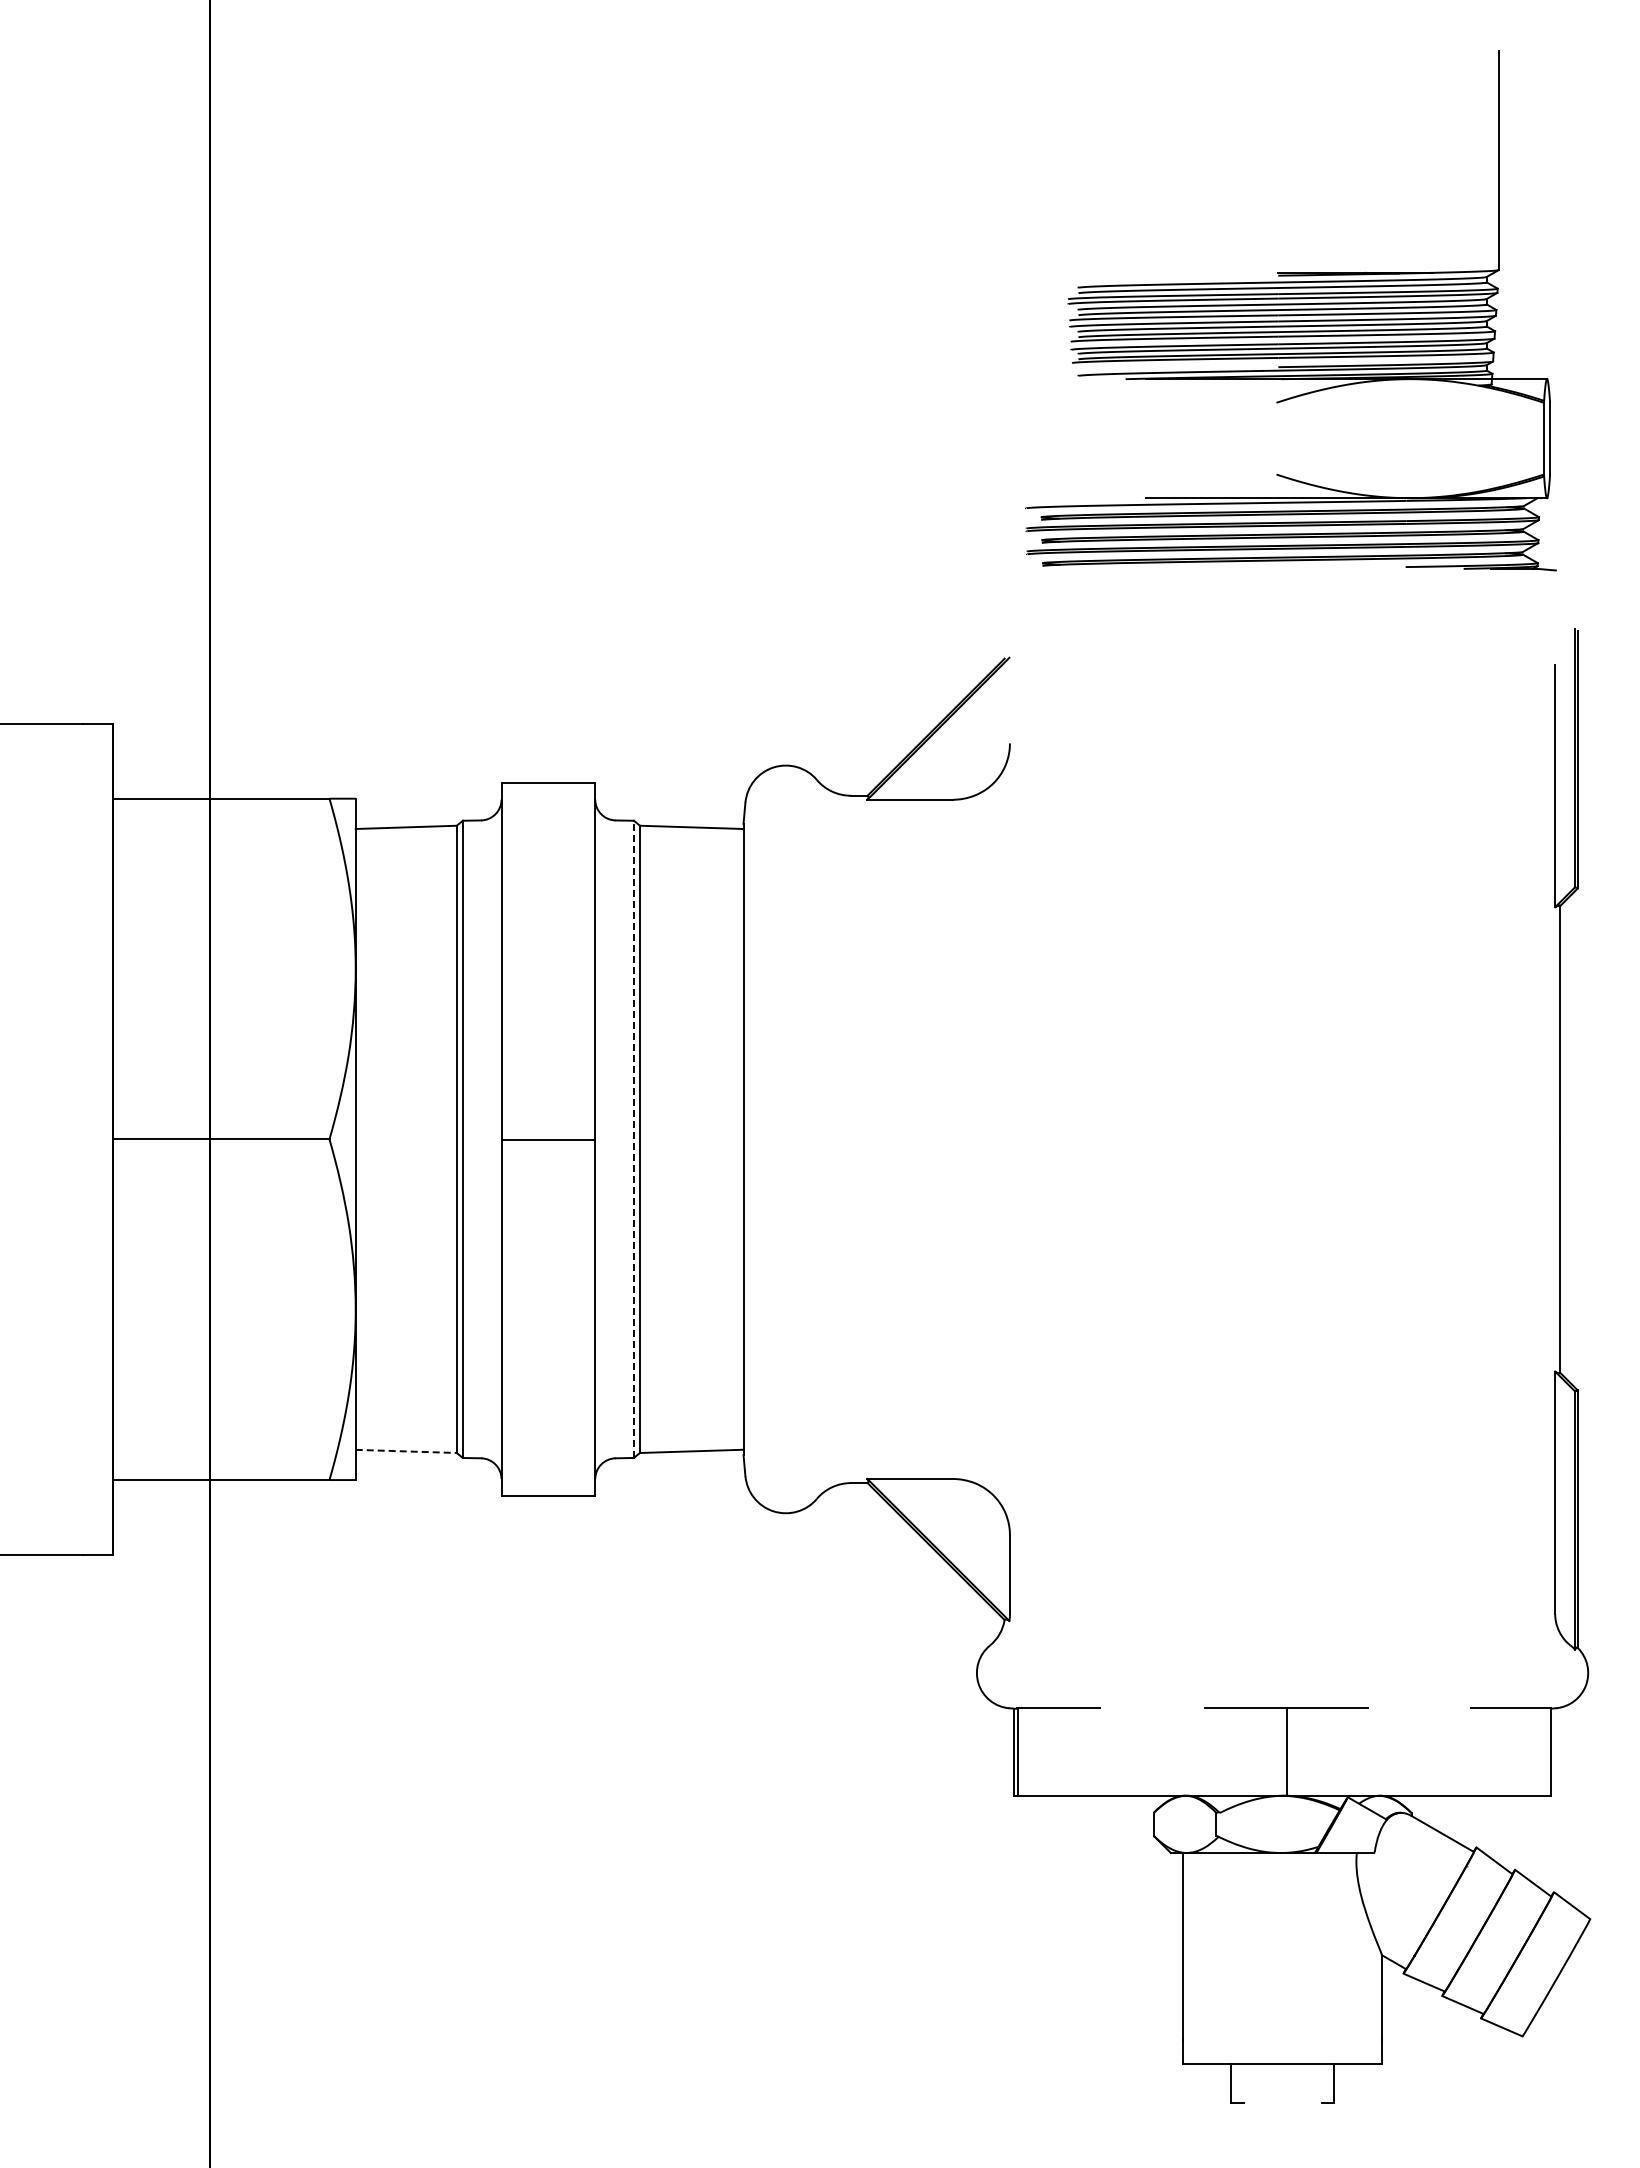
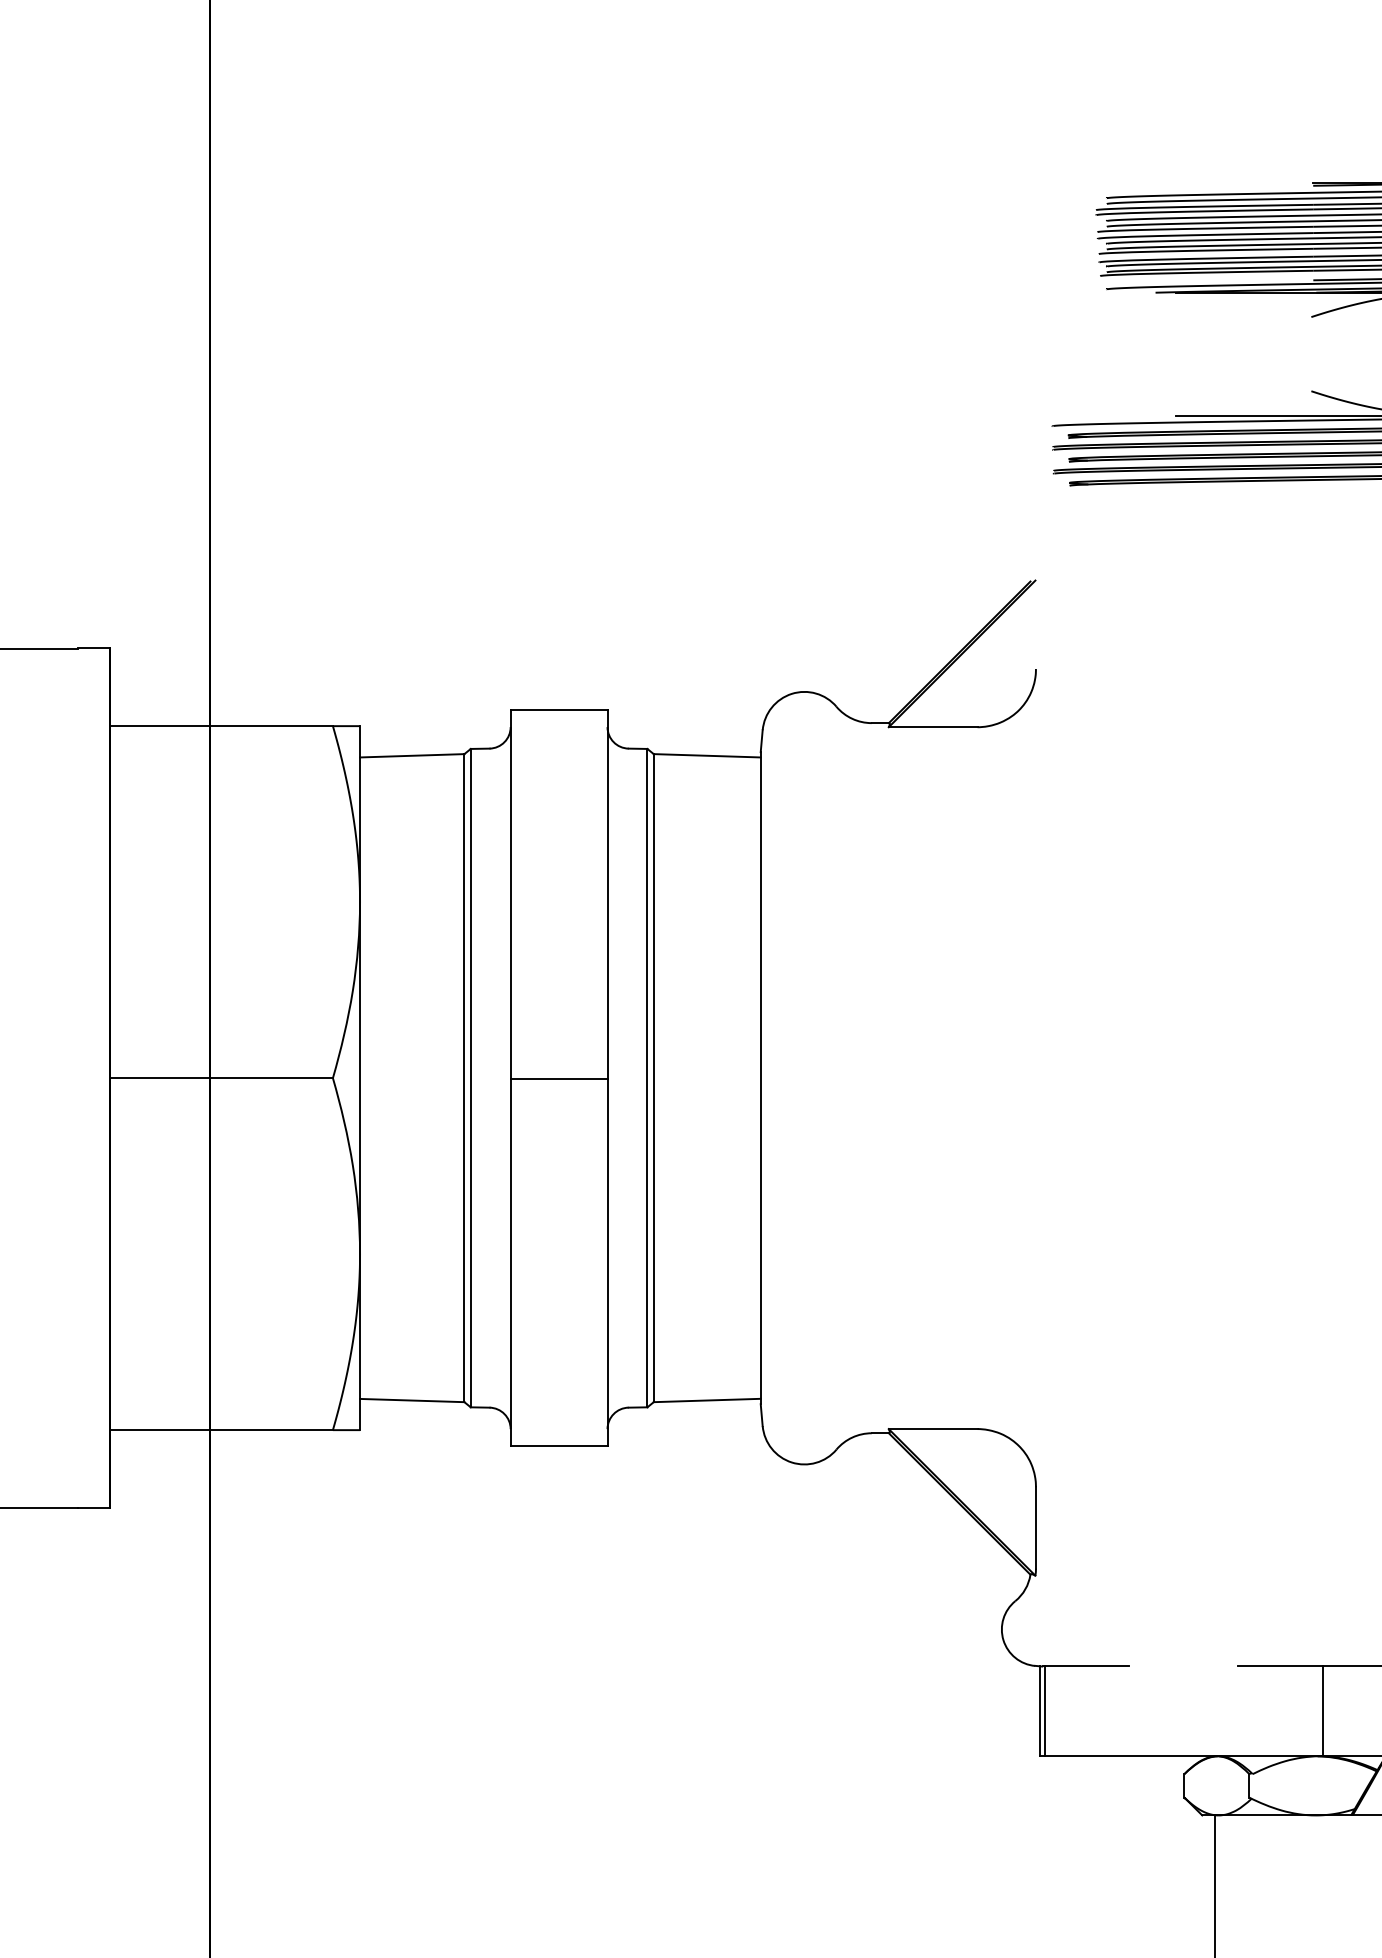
line: (633, 1139) -> (647, 1078), dashed -> solid
line: (406, 1451) -> (412, 1400), dashed -> solid

